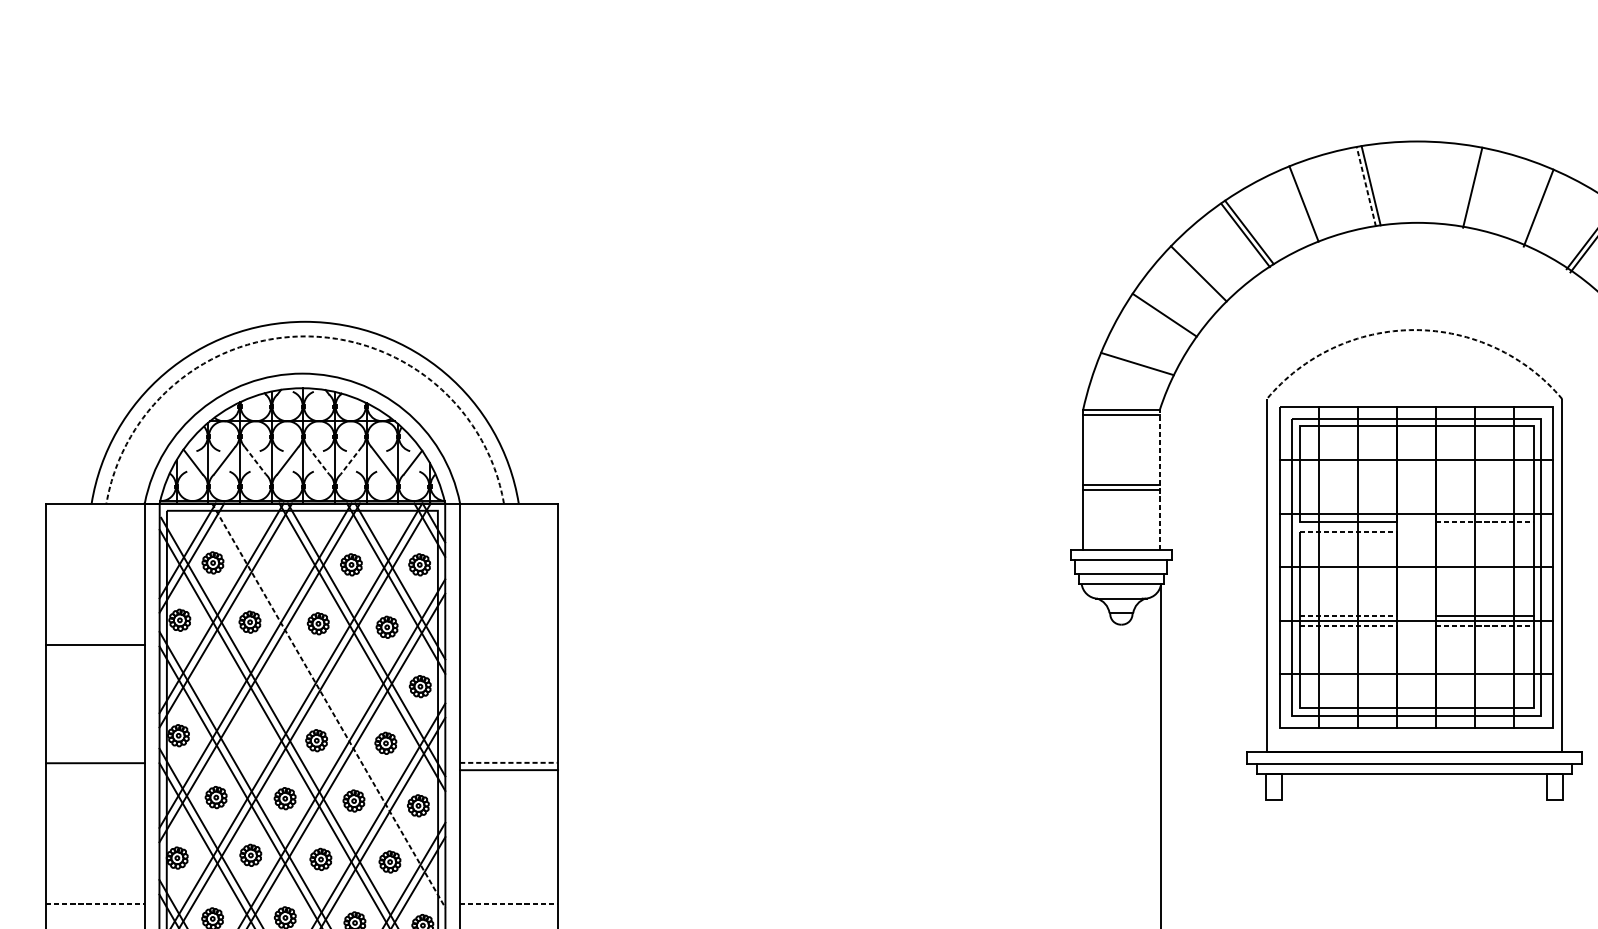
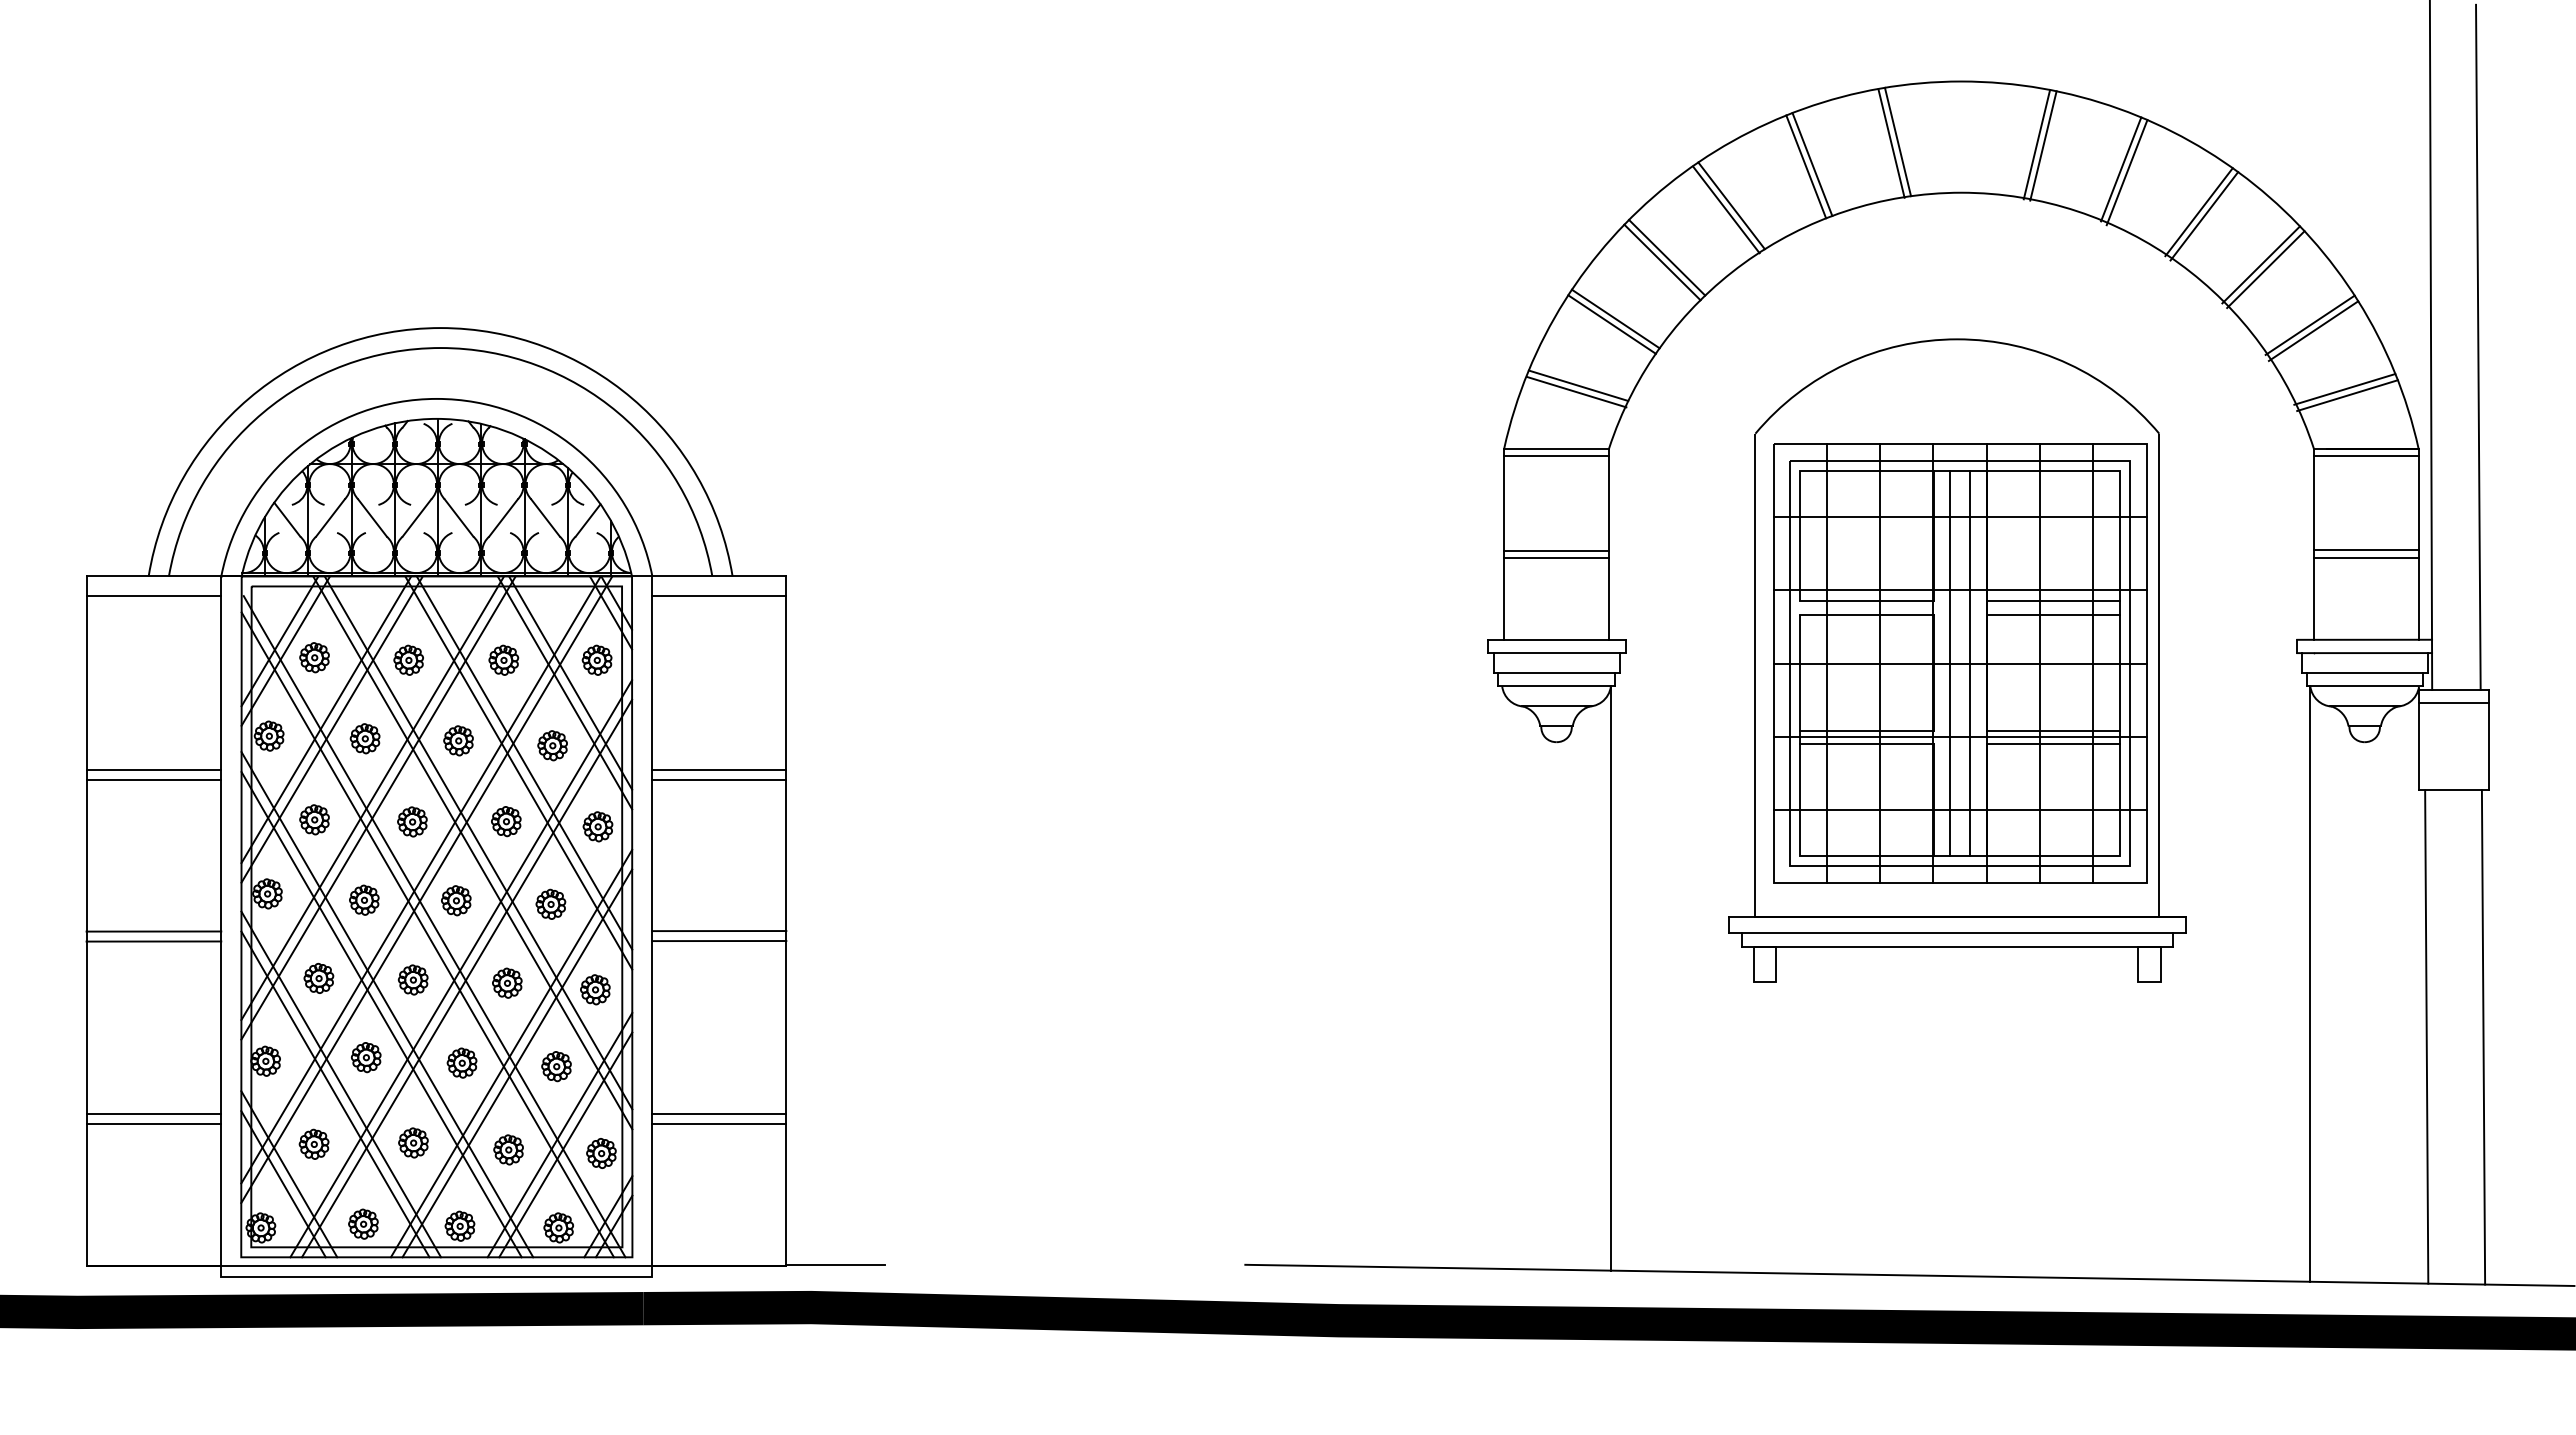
line: (1366, 186) -> (1891, 143), dashed -> solid
line: (1477, 188) -> (2043, 145), added
line: (1308, 202) -> (1812, 164), added
line: (1534, 205) -> (2121, 169), added
line: (1202, 270) -> (1667, 257), added
line: (1161, 319) -> (1611, 324), added
arc: (1414, 330) -> (1957, 339), dashed -> solid
arc: (305, 336) -> (440, 348), dashed -> solid
line: (1135, 368) -> (1576, 391), added
line: (255, 460) -> (372, 517), dashed -> solid
line: (319, 460) -> (459, 517), dashed -> solid
line: (351, 460) -> (503, 517), dashed -> solid
line: (1159, 479) -> (1608, 543), dashed -> solid
line: (95, 518) -> (153, 596), added
line: (509, 518) -> (719, 596), added
line: (1484, 521) -> (2053, 601), dashed -> solid
line: (1348, 531) -> (1866, 614), dashed -> solid
line: (1484, 531) -> (2053, 614), added
part: (281, 564) -> (408, 659), added
line: (1409, 567) -> (1950, 663), added
line: (1424, 567) -> (1970, 663), added
line: (1348, 616) -> (1866, 730), dashed -> solid
line: (1348, 626) -> (1866, 744), dashed -> solid
line: (1484, 626) -> (2053, 744), dashed -> solid
line: (509, 644) -> (719, 769), added
line: (95, 652) -> (153, 779), added
line: (509, 652) -> (719, 779), added
part: (212, 681) -> (314, 819), added
part: (284, 682) -> (412, 821), added
part: (353, 682) -> (506, 821), added
line: (332, 698) -> (478, 842), added
line: (329, 706) -> (473, 853), dashed -> solid
part: (249, 739) -> (364, 899), added
line: (509, 763) -> (719, 931), dashed -> solid
line: (95, 770) -> (153, 941), added
line: (95, 897) -> (153, 1114), added
line: (509, 897) -> (719, 1114), added
line: (95, 904) -> (154, 1124), dashed -> solid
line: (509, 904) -> (719, 1124), dashed -> solid

